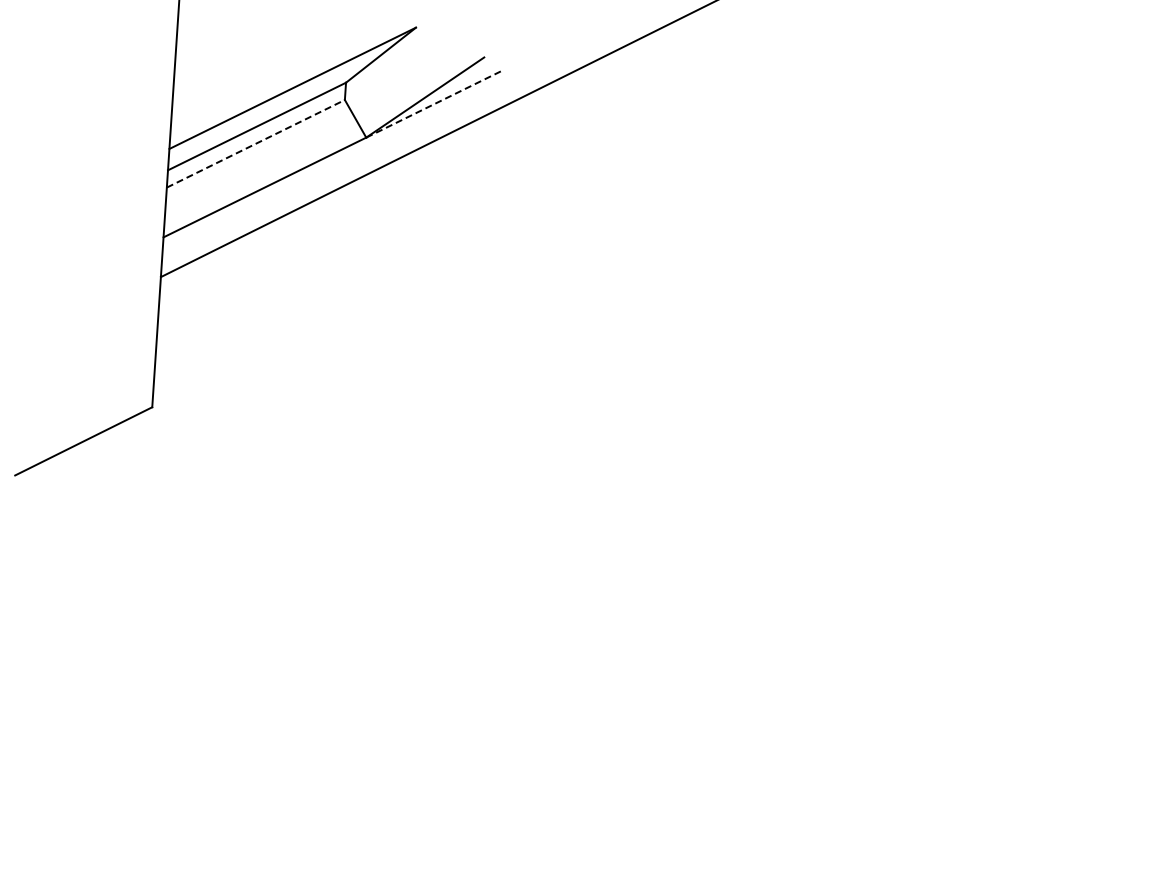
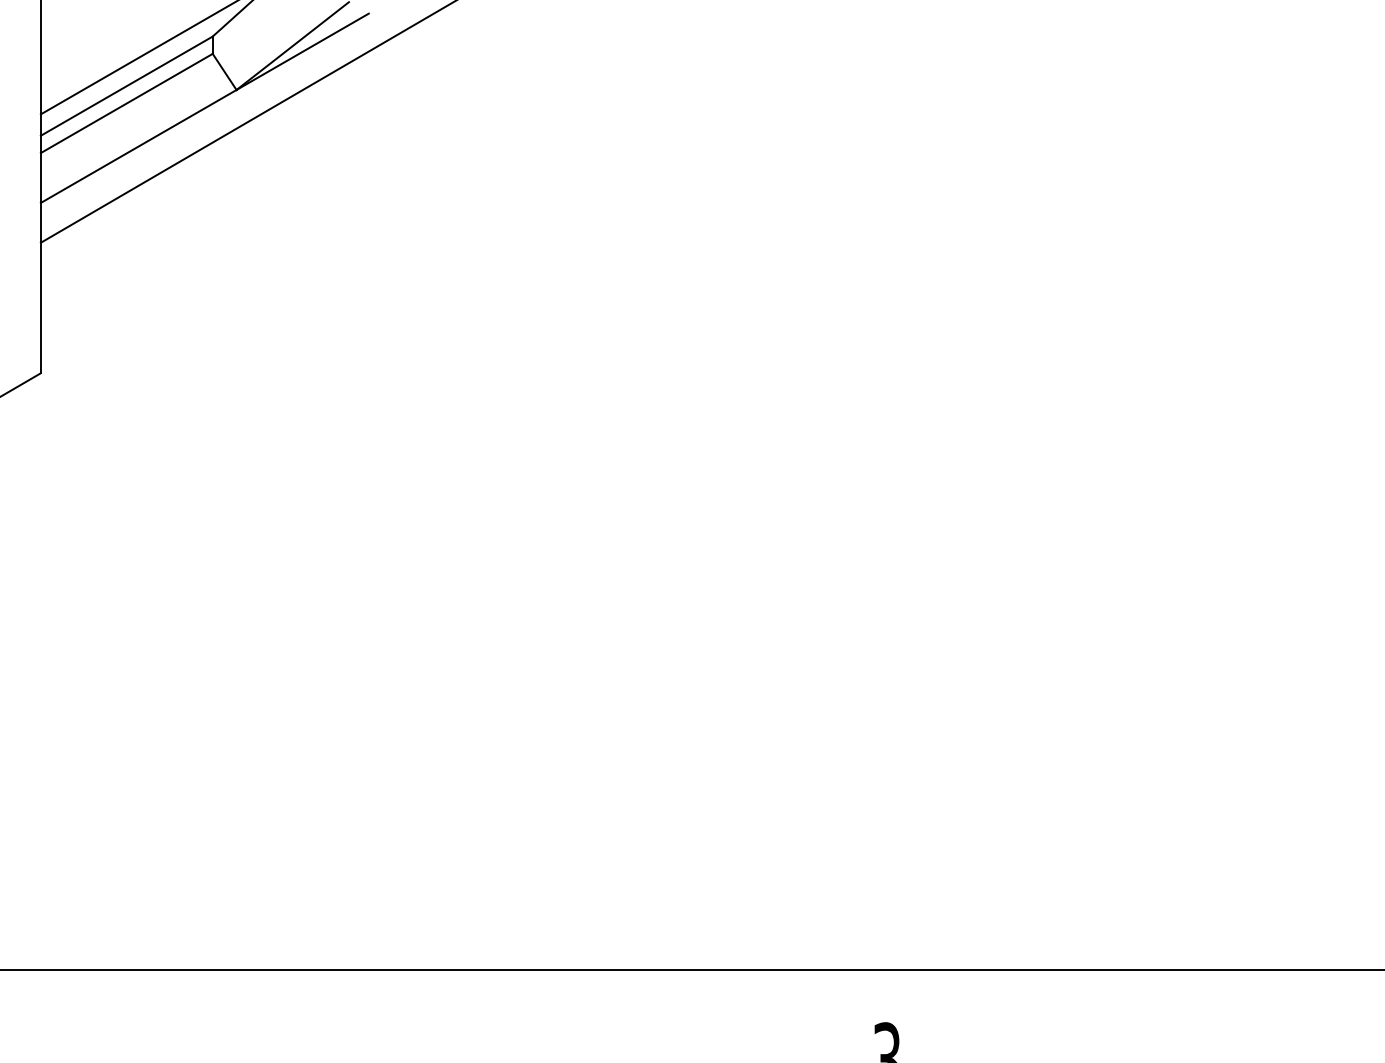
line: (435, 103) -> (303, 51), dashed -> solid
line: (256, 143) -> (127, 103), dashed -> solid

